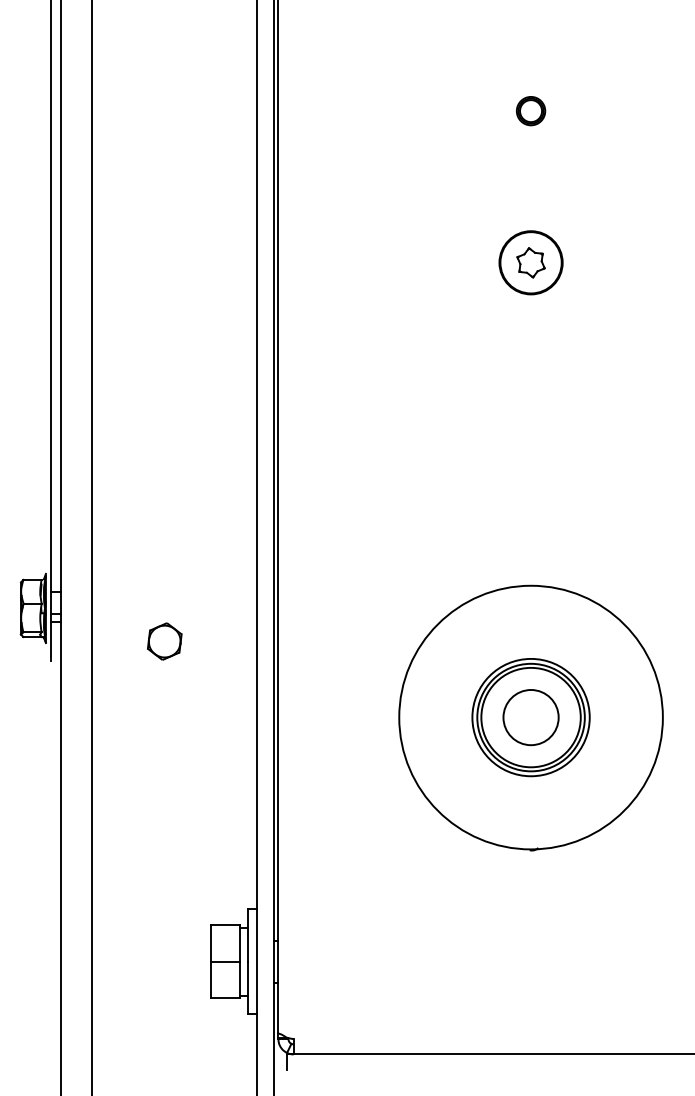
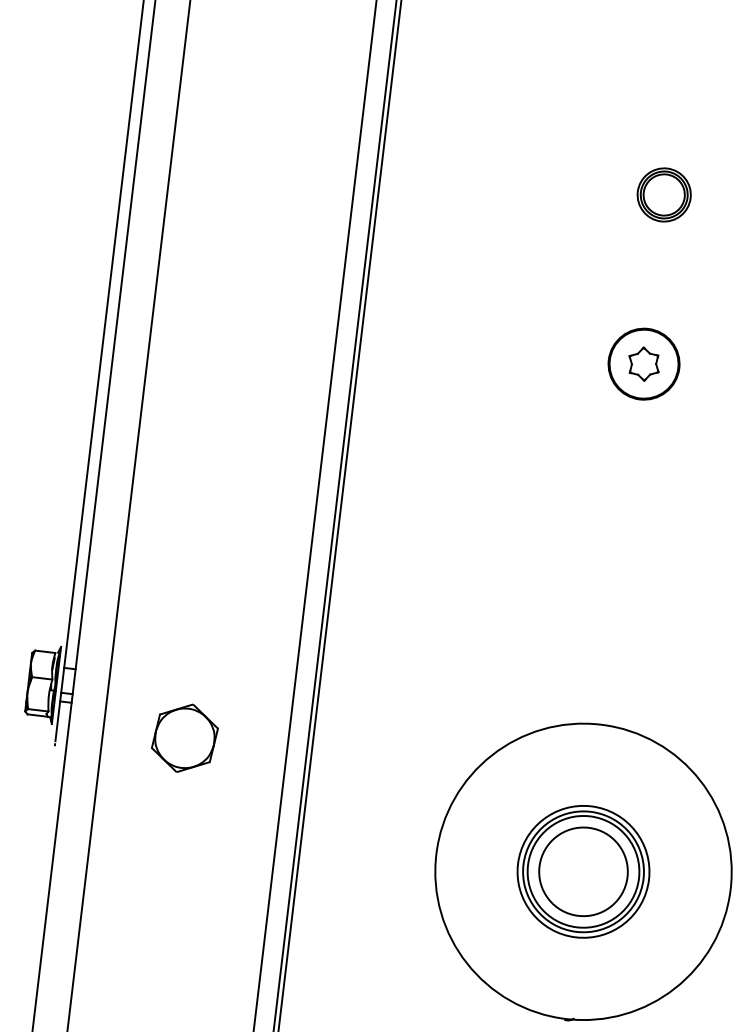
part: (530, 110) -> (663, 194), size x1.67
part: (164, 641) -> (184, 738), size x1.67
circle: (530, 717) -> (582, 871), size x1.43

